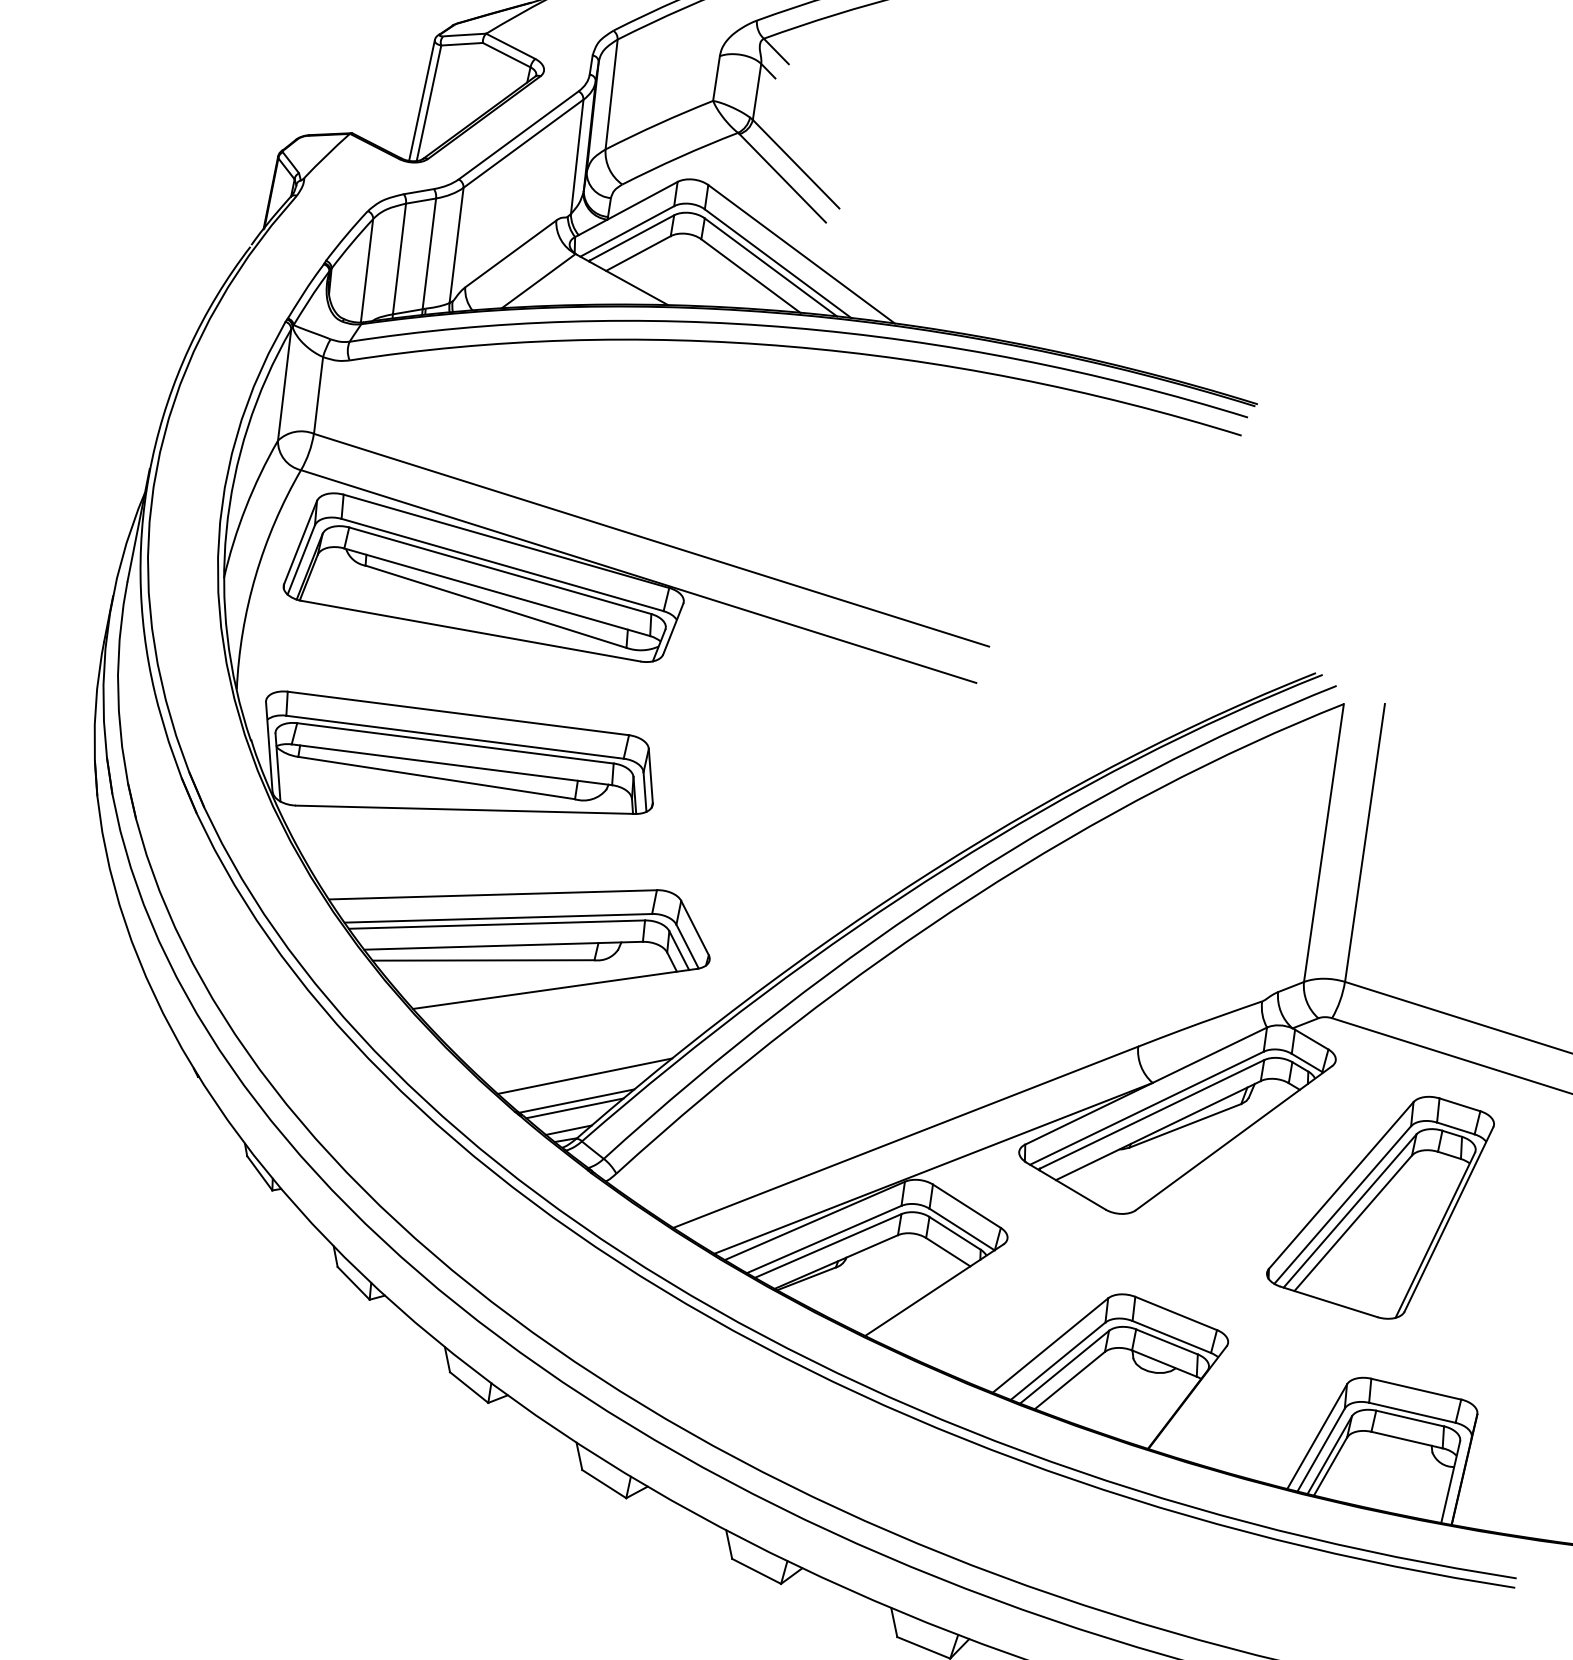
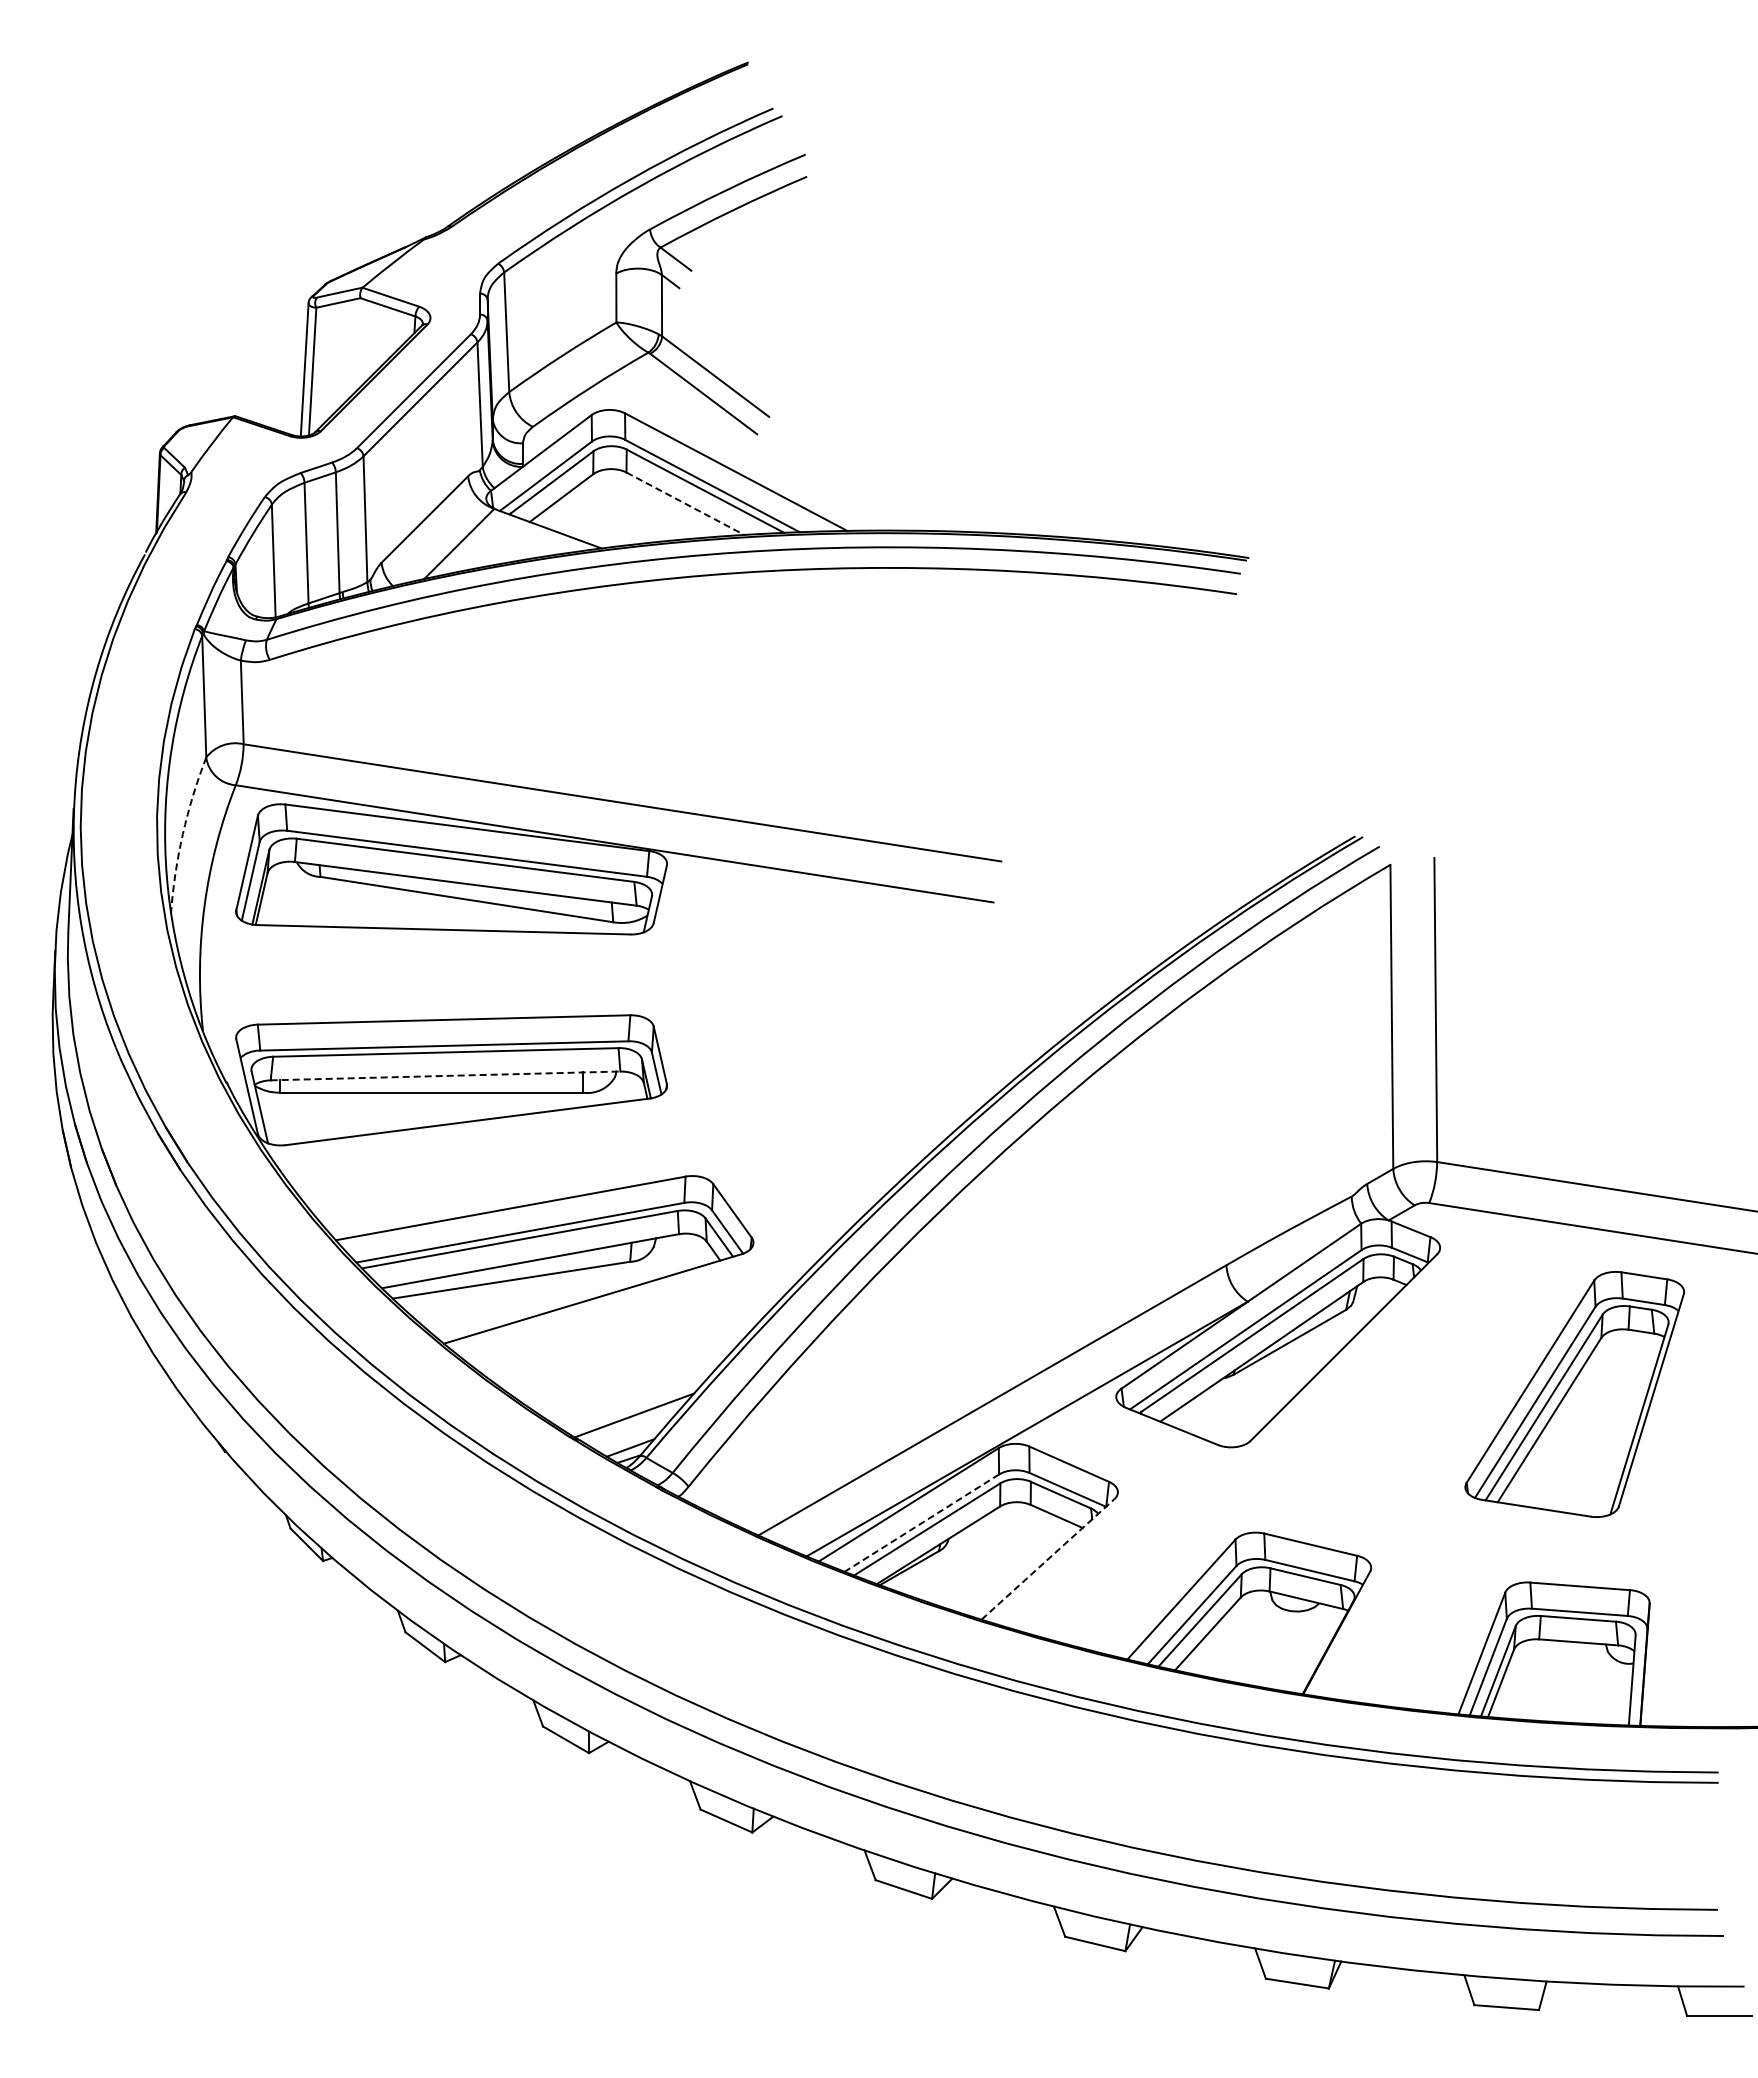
line: (750, 275) -> (685, 503), solid -> dashed
arc: (245, 507) -> (182, 834), solid -> dashed
line: (451, 764) -> (445, 1075), solid -> dashed
line: (584, 1076) -> (638, 1387), removed
line: (574, 1108) -> (633, 1423), removed
part: (1379, 1203) -> (1574, 1394), moved
line: (823, 1239) -> (921, 1523), solid -> dashed
line: (934, 1290) -> (1048, 1559), solid -> dashed

